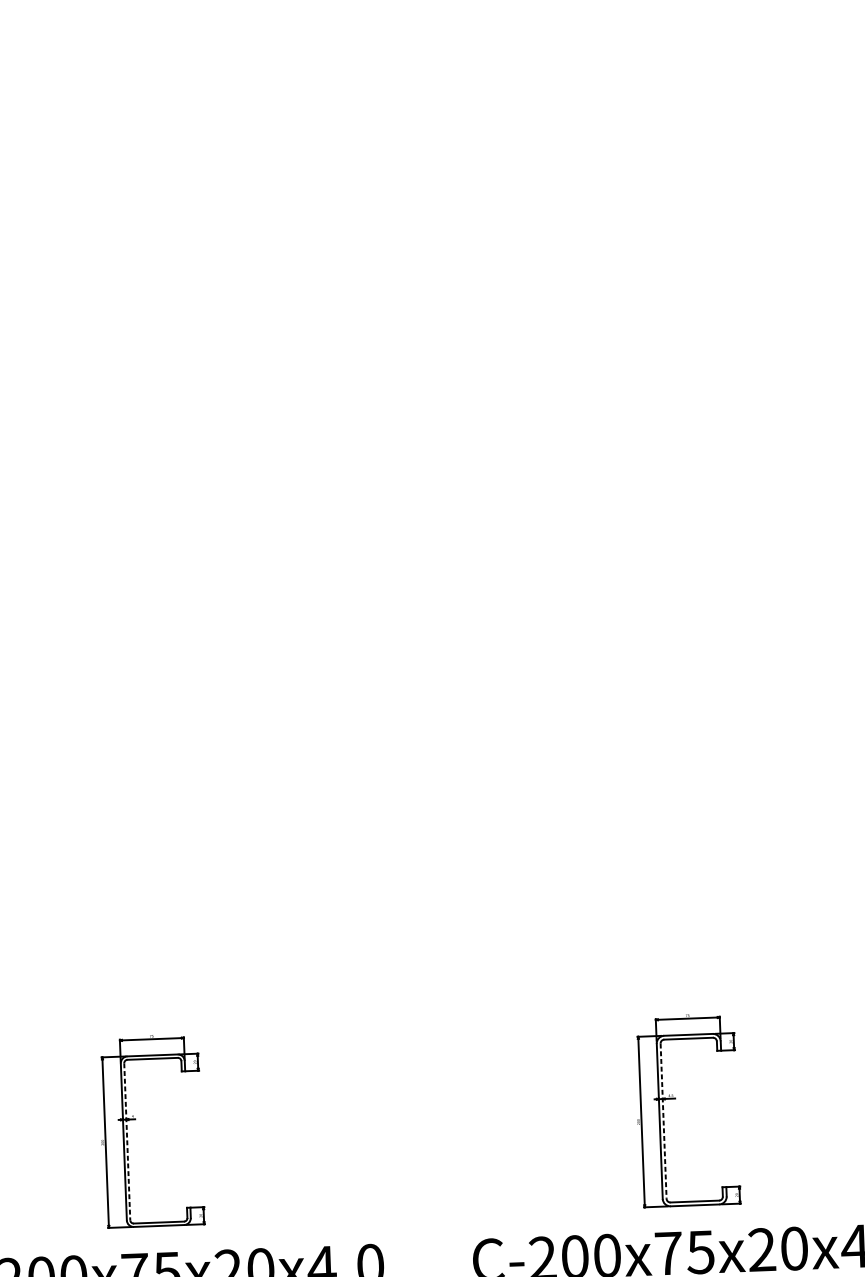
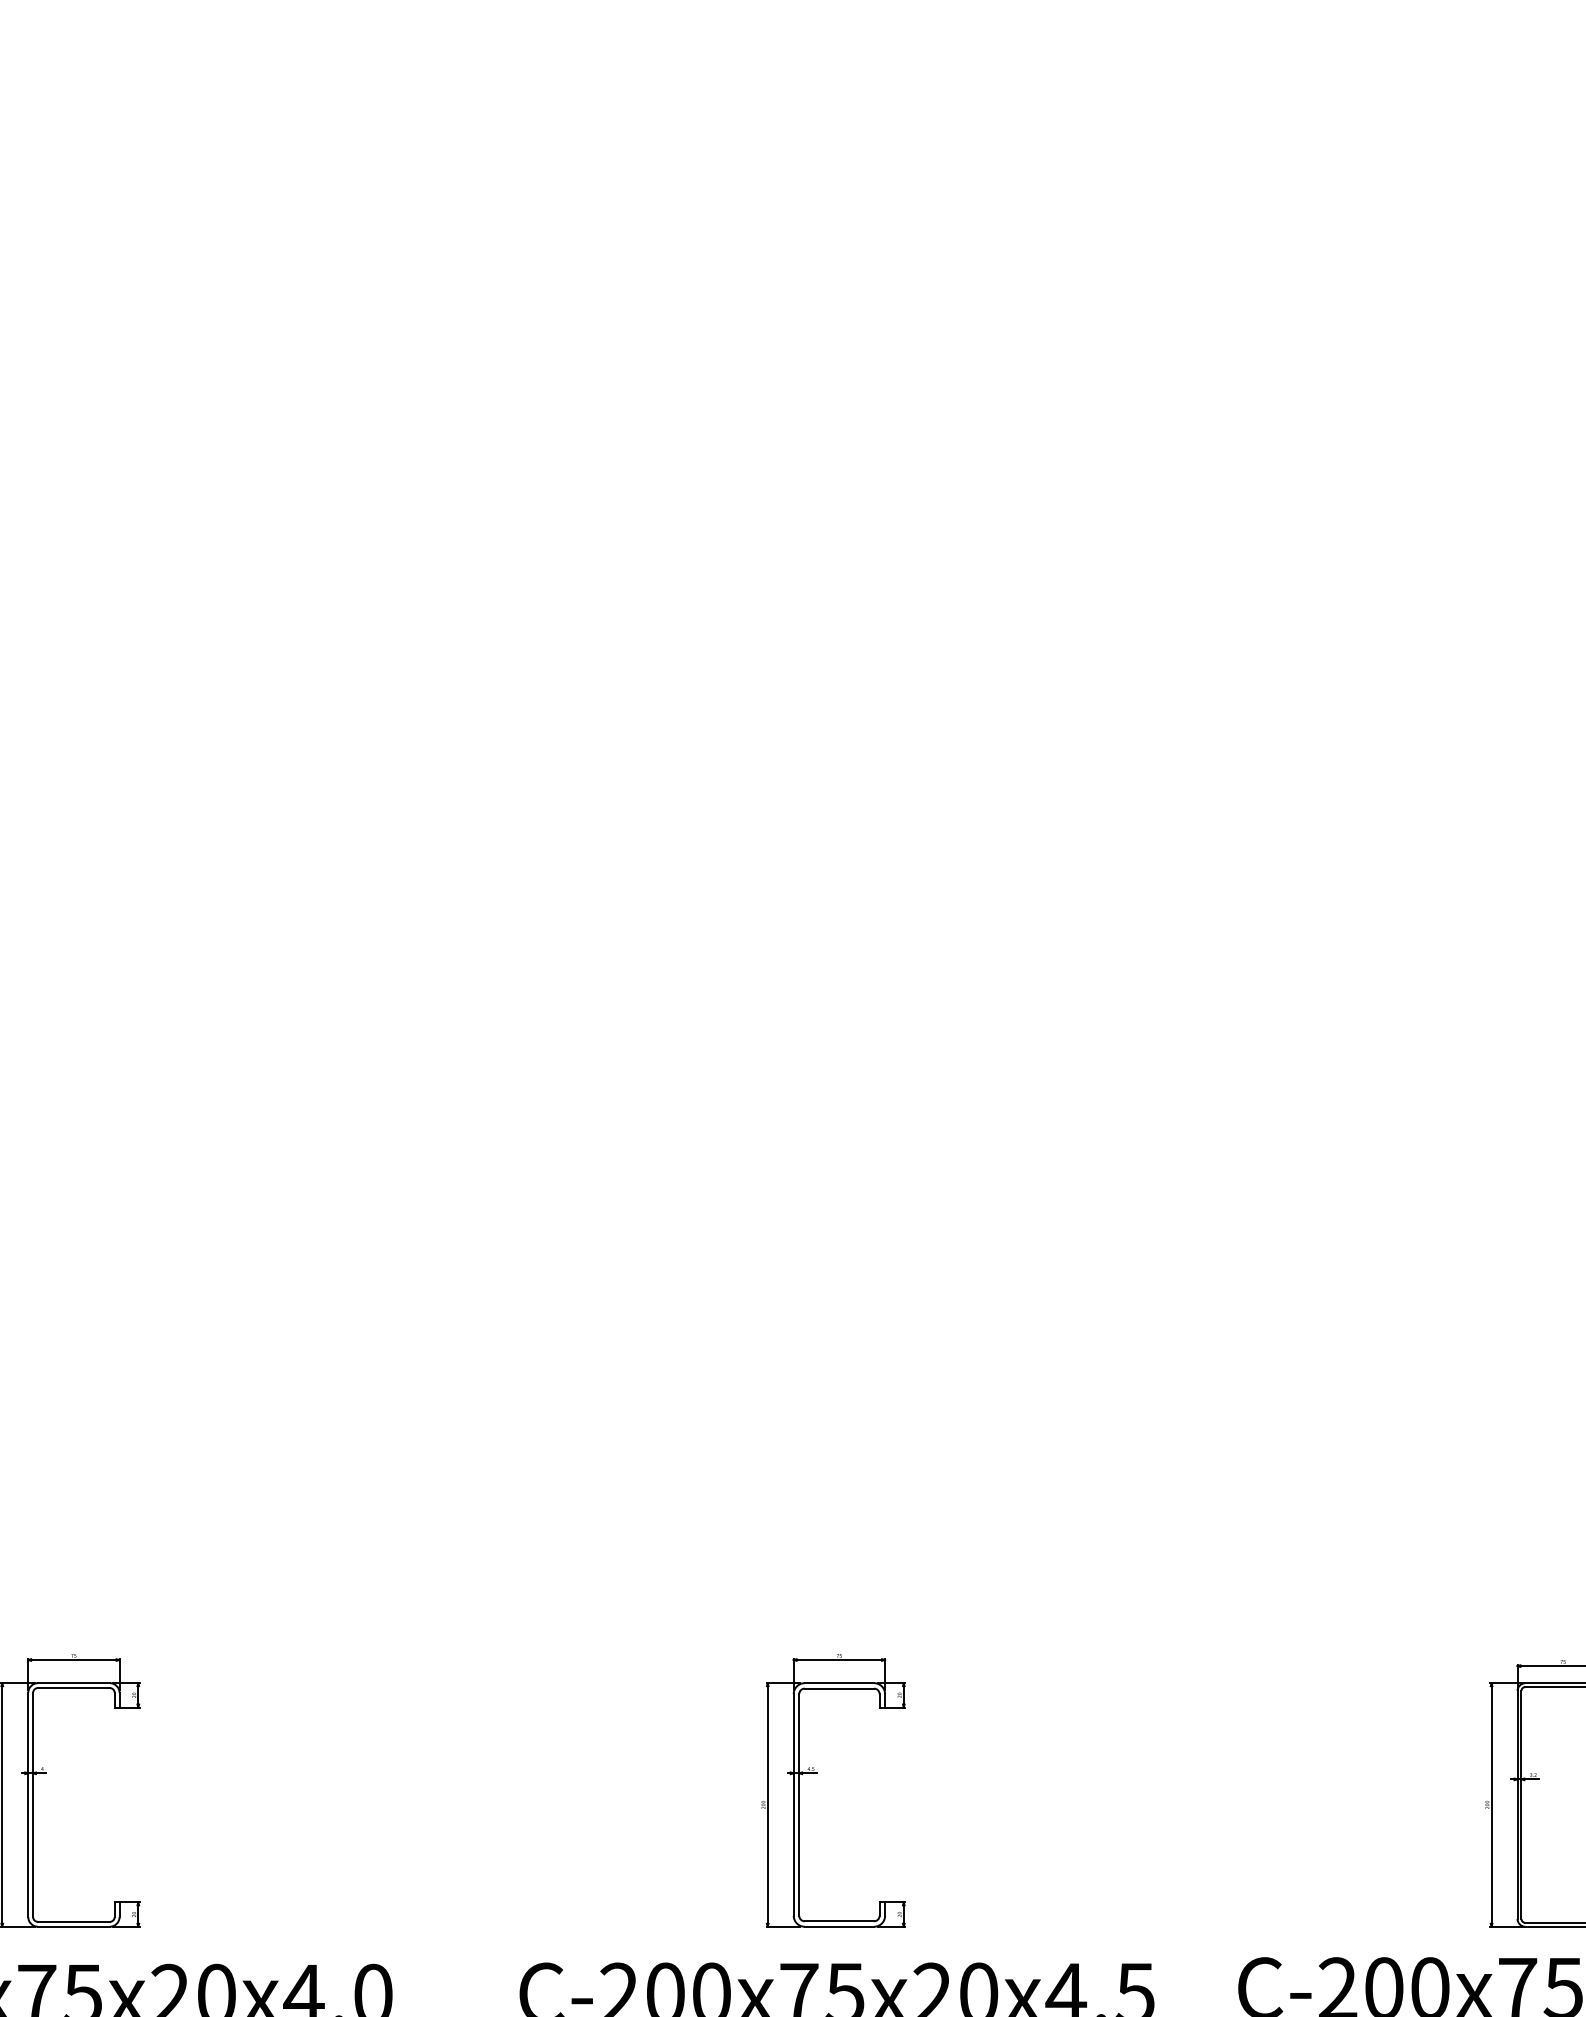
line: (663, 1120) -> (799, 1804), dashed -> solid
line: (127, 1142) -> (33, 1805), dashed -> solid

